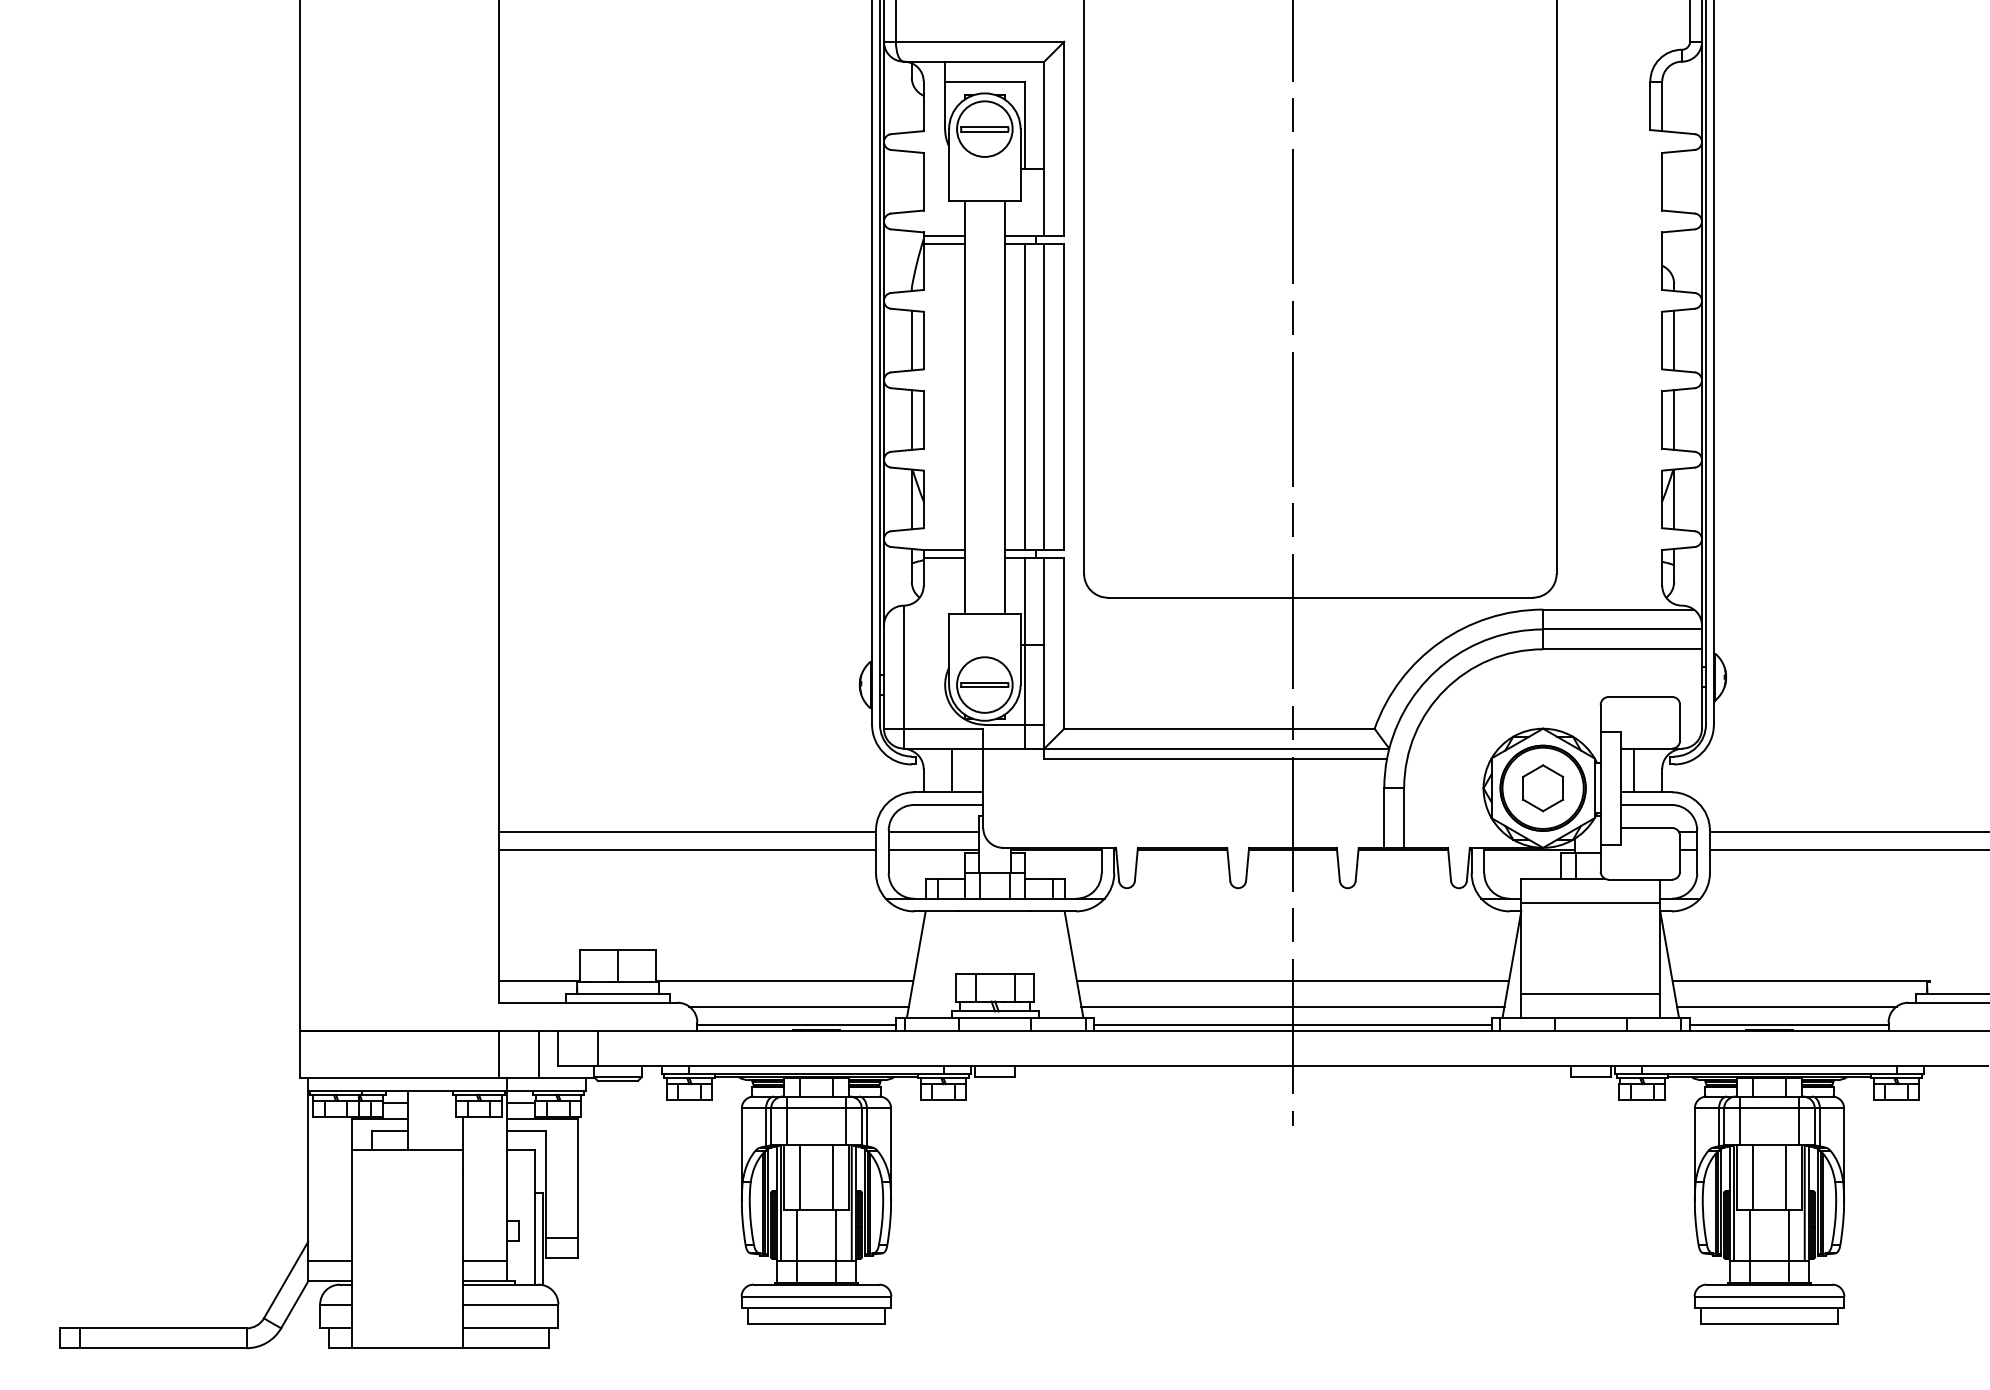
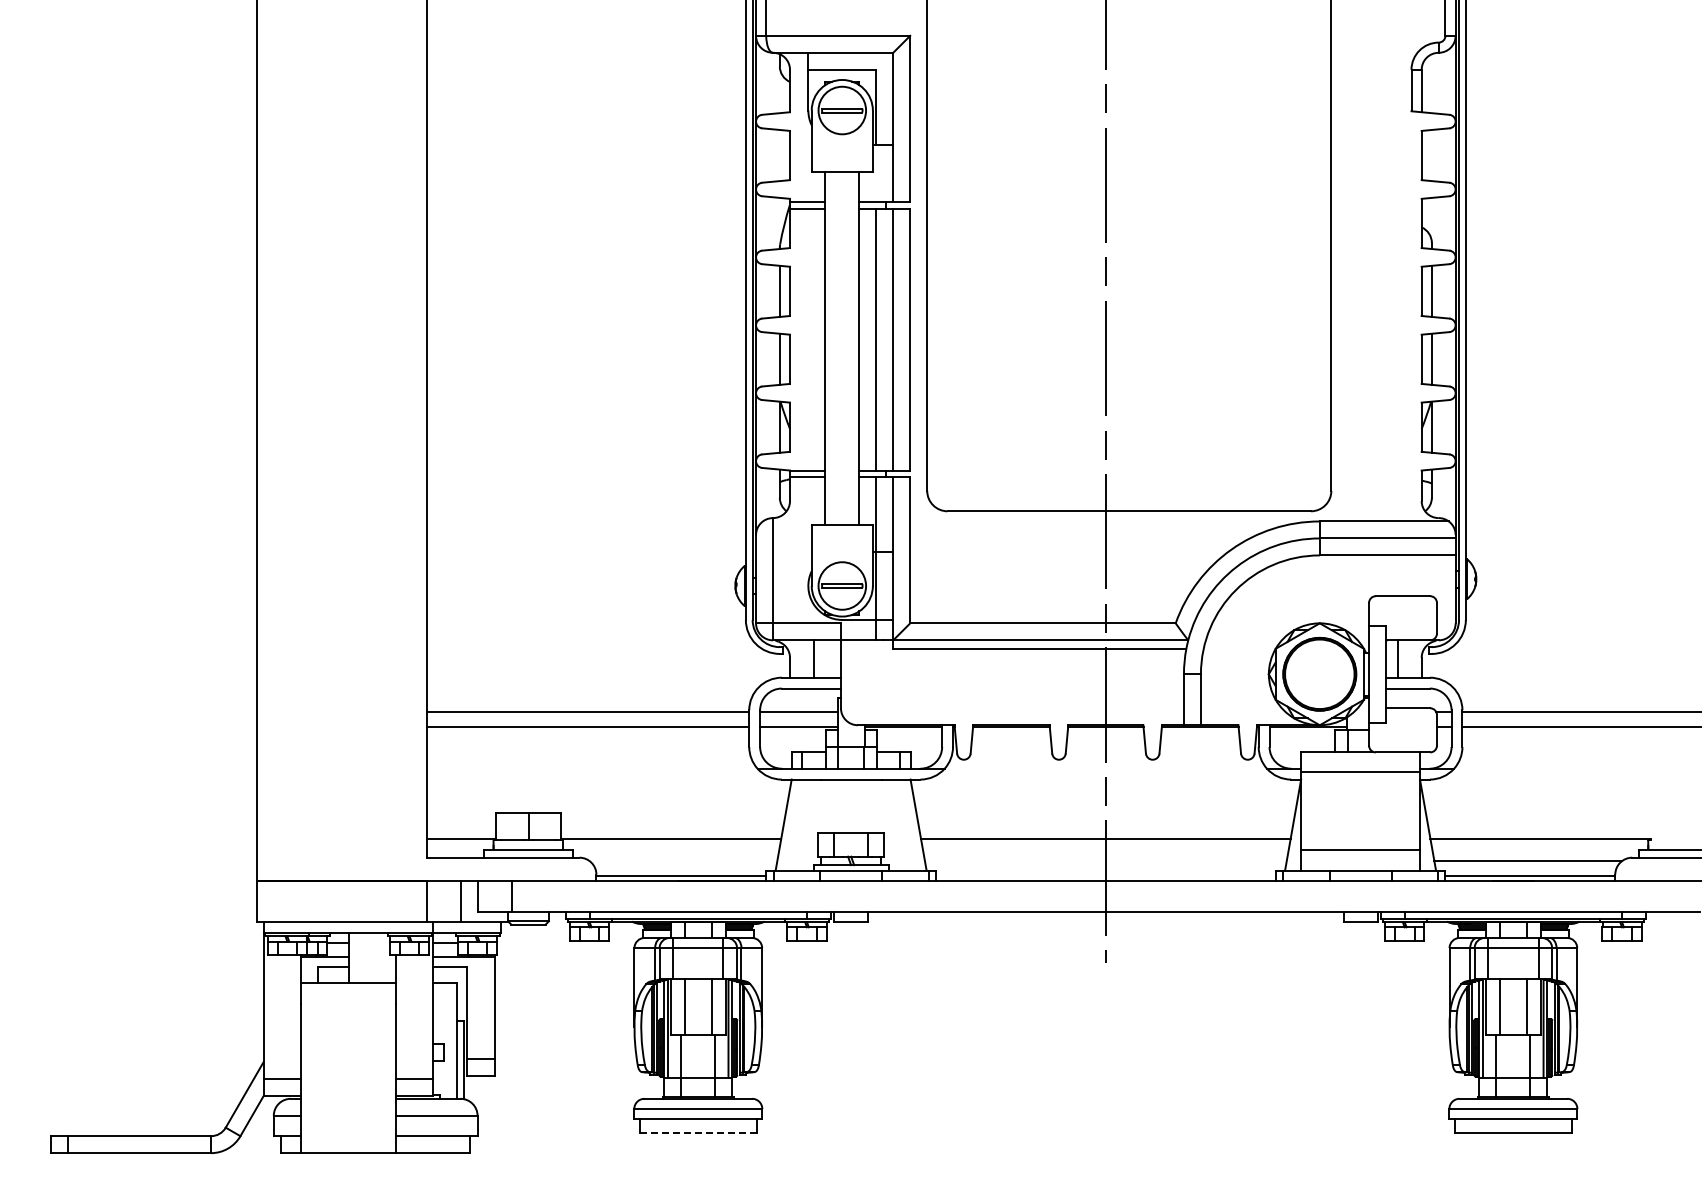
part: (1542, 787) -> (1319, 673), removed
line: (799, 1007) -> (683, 861), removed
line: (1292, 1007) -> (1105, 861), removed
line: (1292, 1024) -> (1105, 876), removed
line: (816, 1324) -> (698, 1132), solid -> dashed

